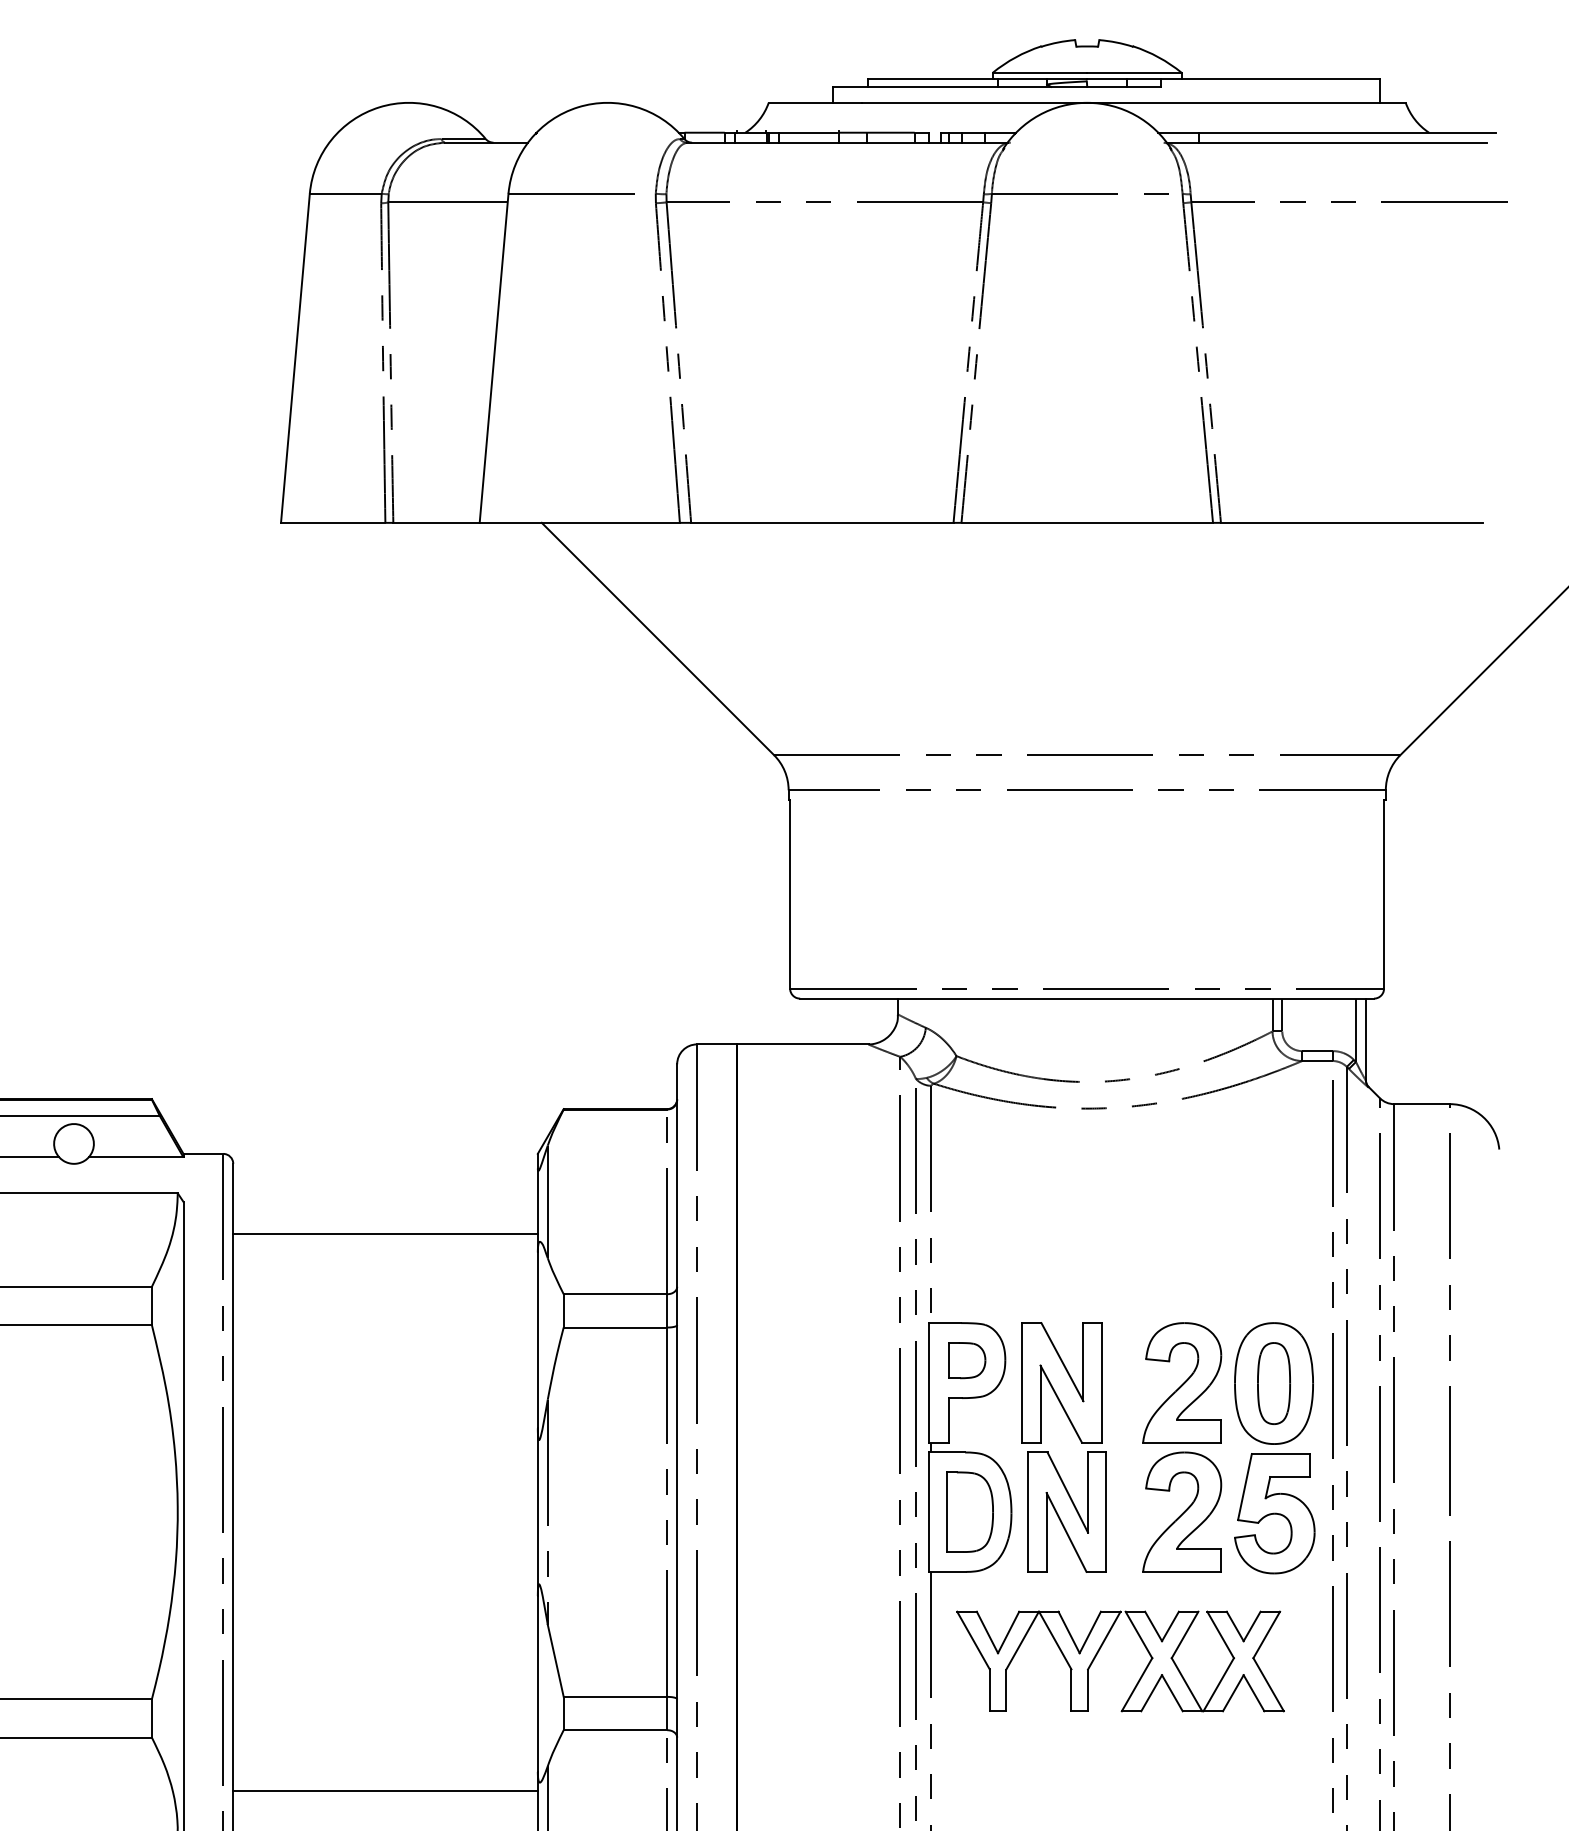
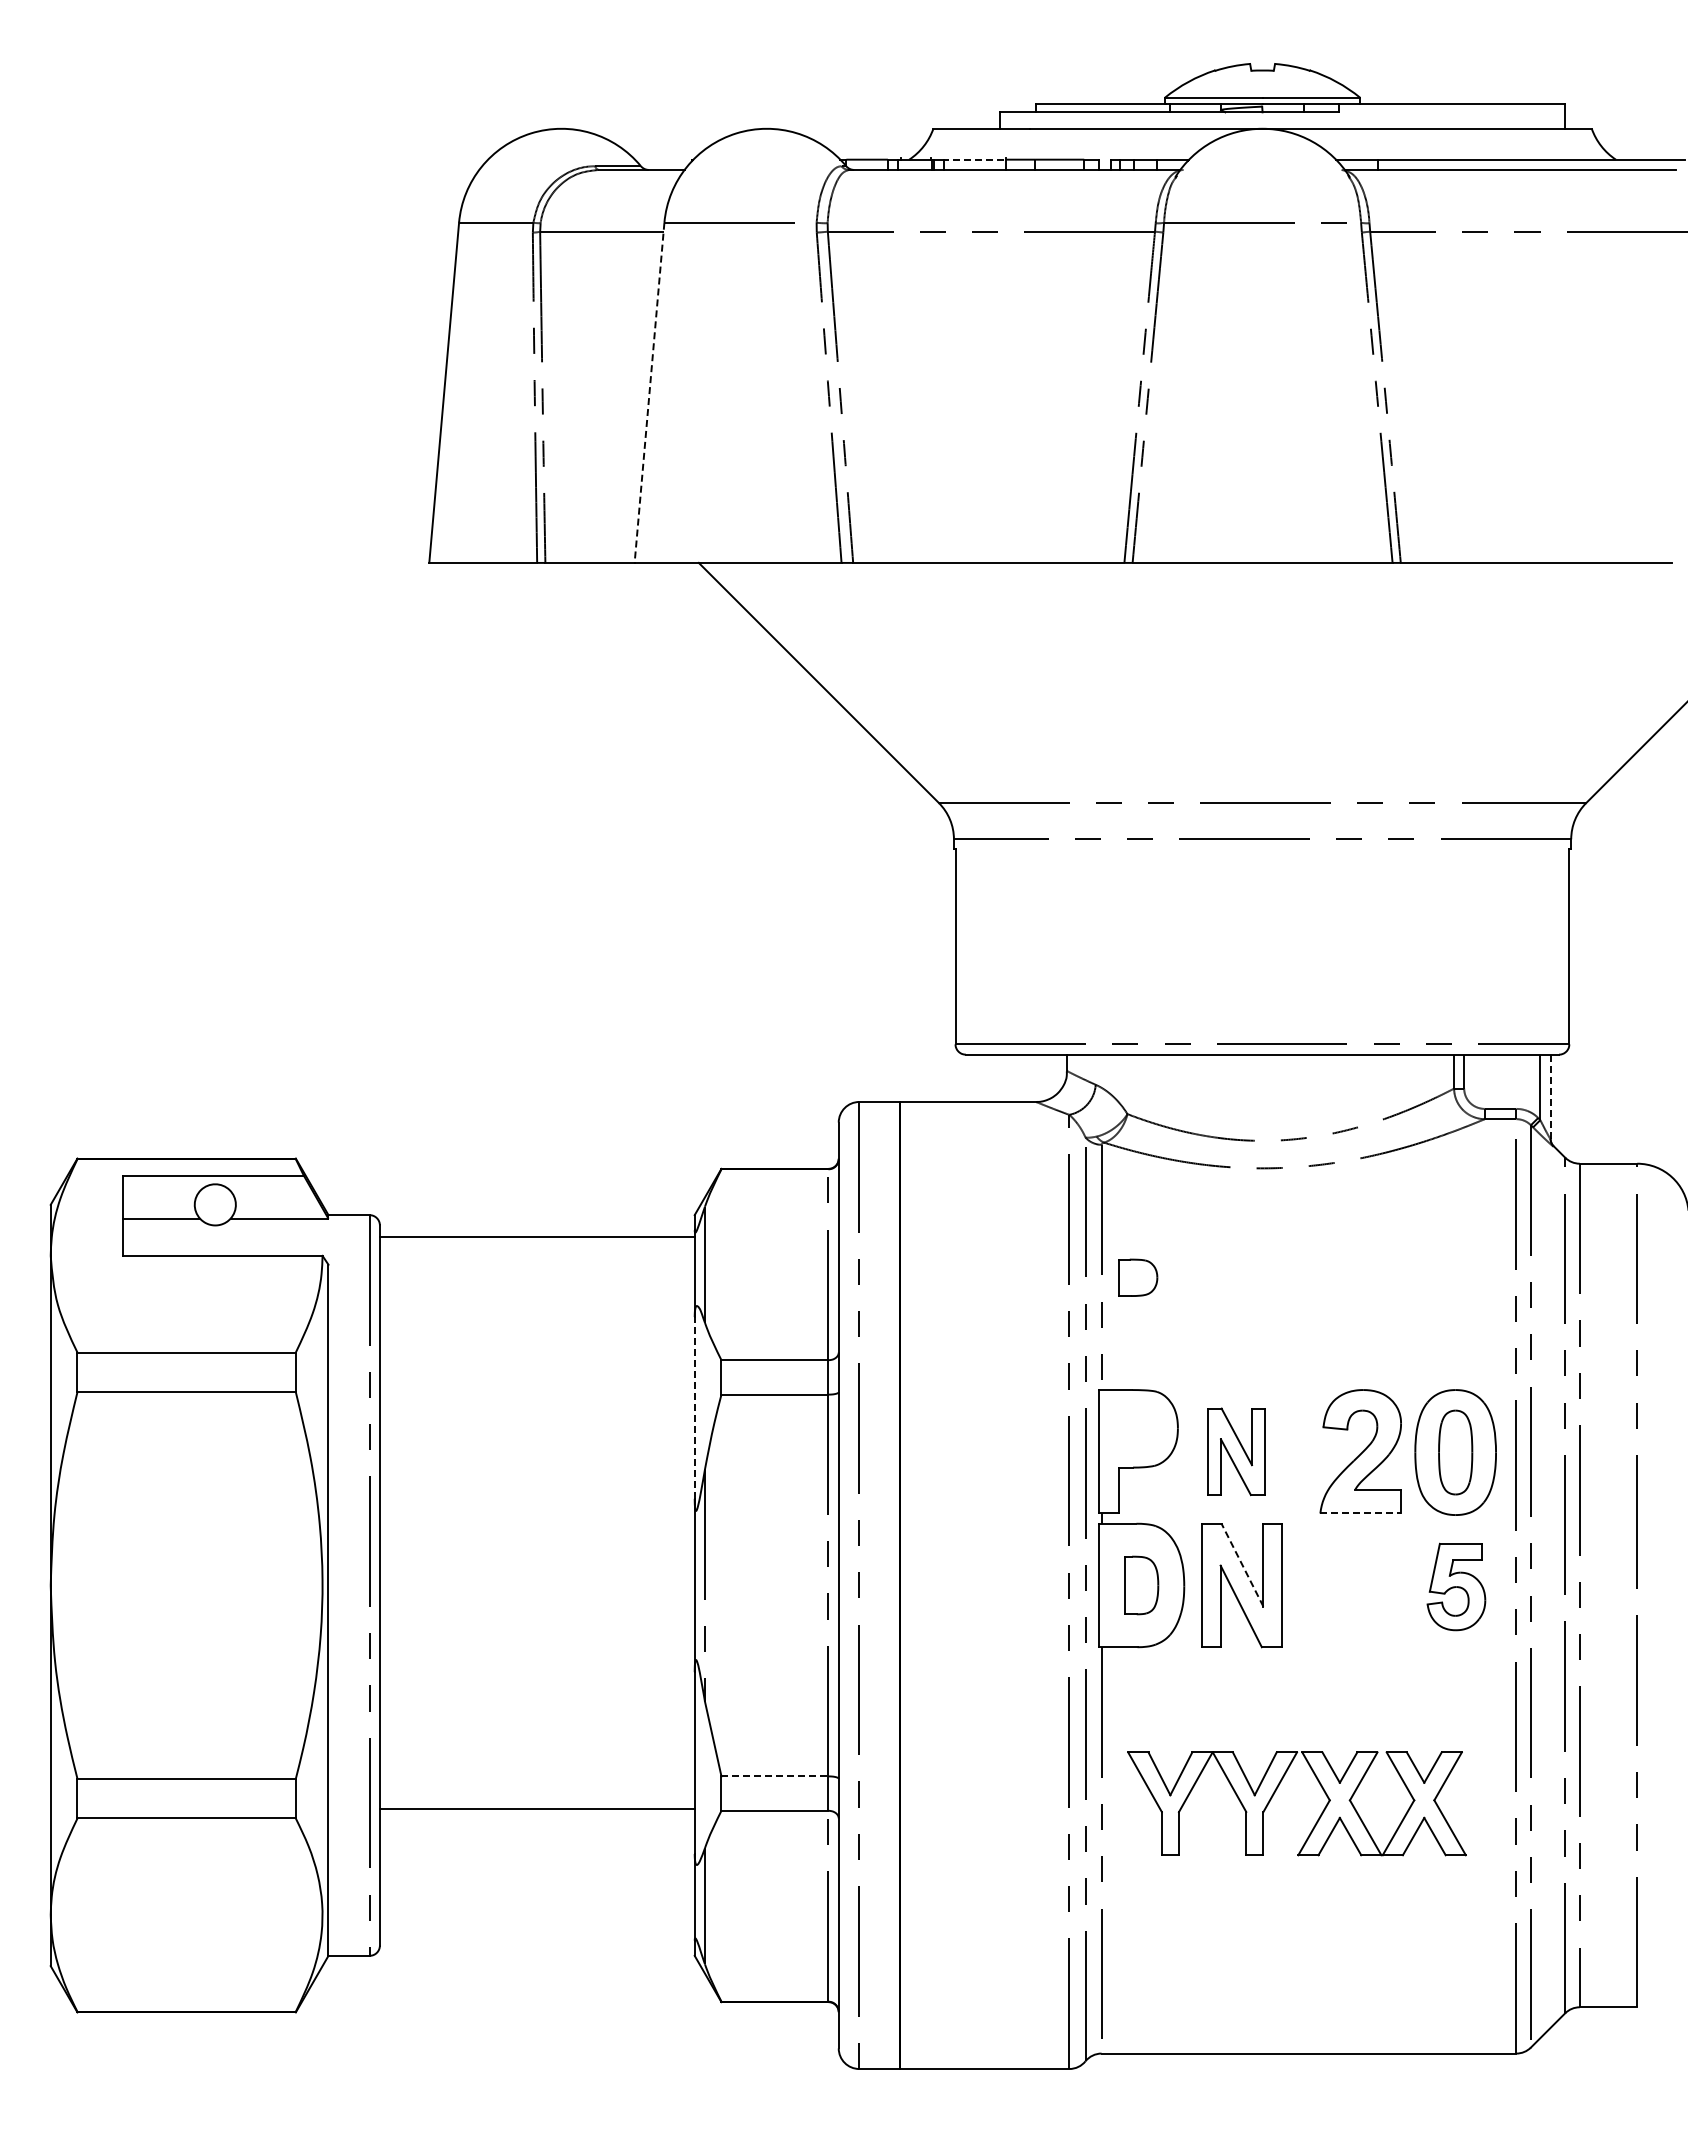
line: (807, 132) -> (973, 159), solid -> dashed
line: (494, 357) -> (649, 392), solid -> dashed
line: (1365, 1040) -> (1550, 1097), solid -> dashed
line: (384, 1233) -> (536, 1237), moved
line: (537, 1339) -> (694, 1407), solid -> dashed
part: (967, 1360) -> (1138, 1277), moved
part: (1061, 1382) -> (1236, 1451), size x0.7
line: (1182, 1442) -> (1361, 1513), solid -> dashed
line: (1067, 1491) -> (1242, 1564), solid -> dashed
part: (1181, 1511) -> (1360, 1584), removed
part: (970, 1512) -> (1141, 1585), size x0.7
part: (1274, 1513) -> (1456, 1586), size x0.7
part: (1100, 1649) -> (1276, 1791), moved
line: (615, 1696) -> (775, 1776), solid -> dashed
line: (384, 1790) -> (536, 1808), moved

